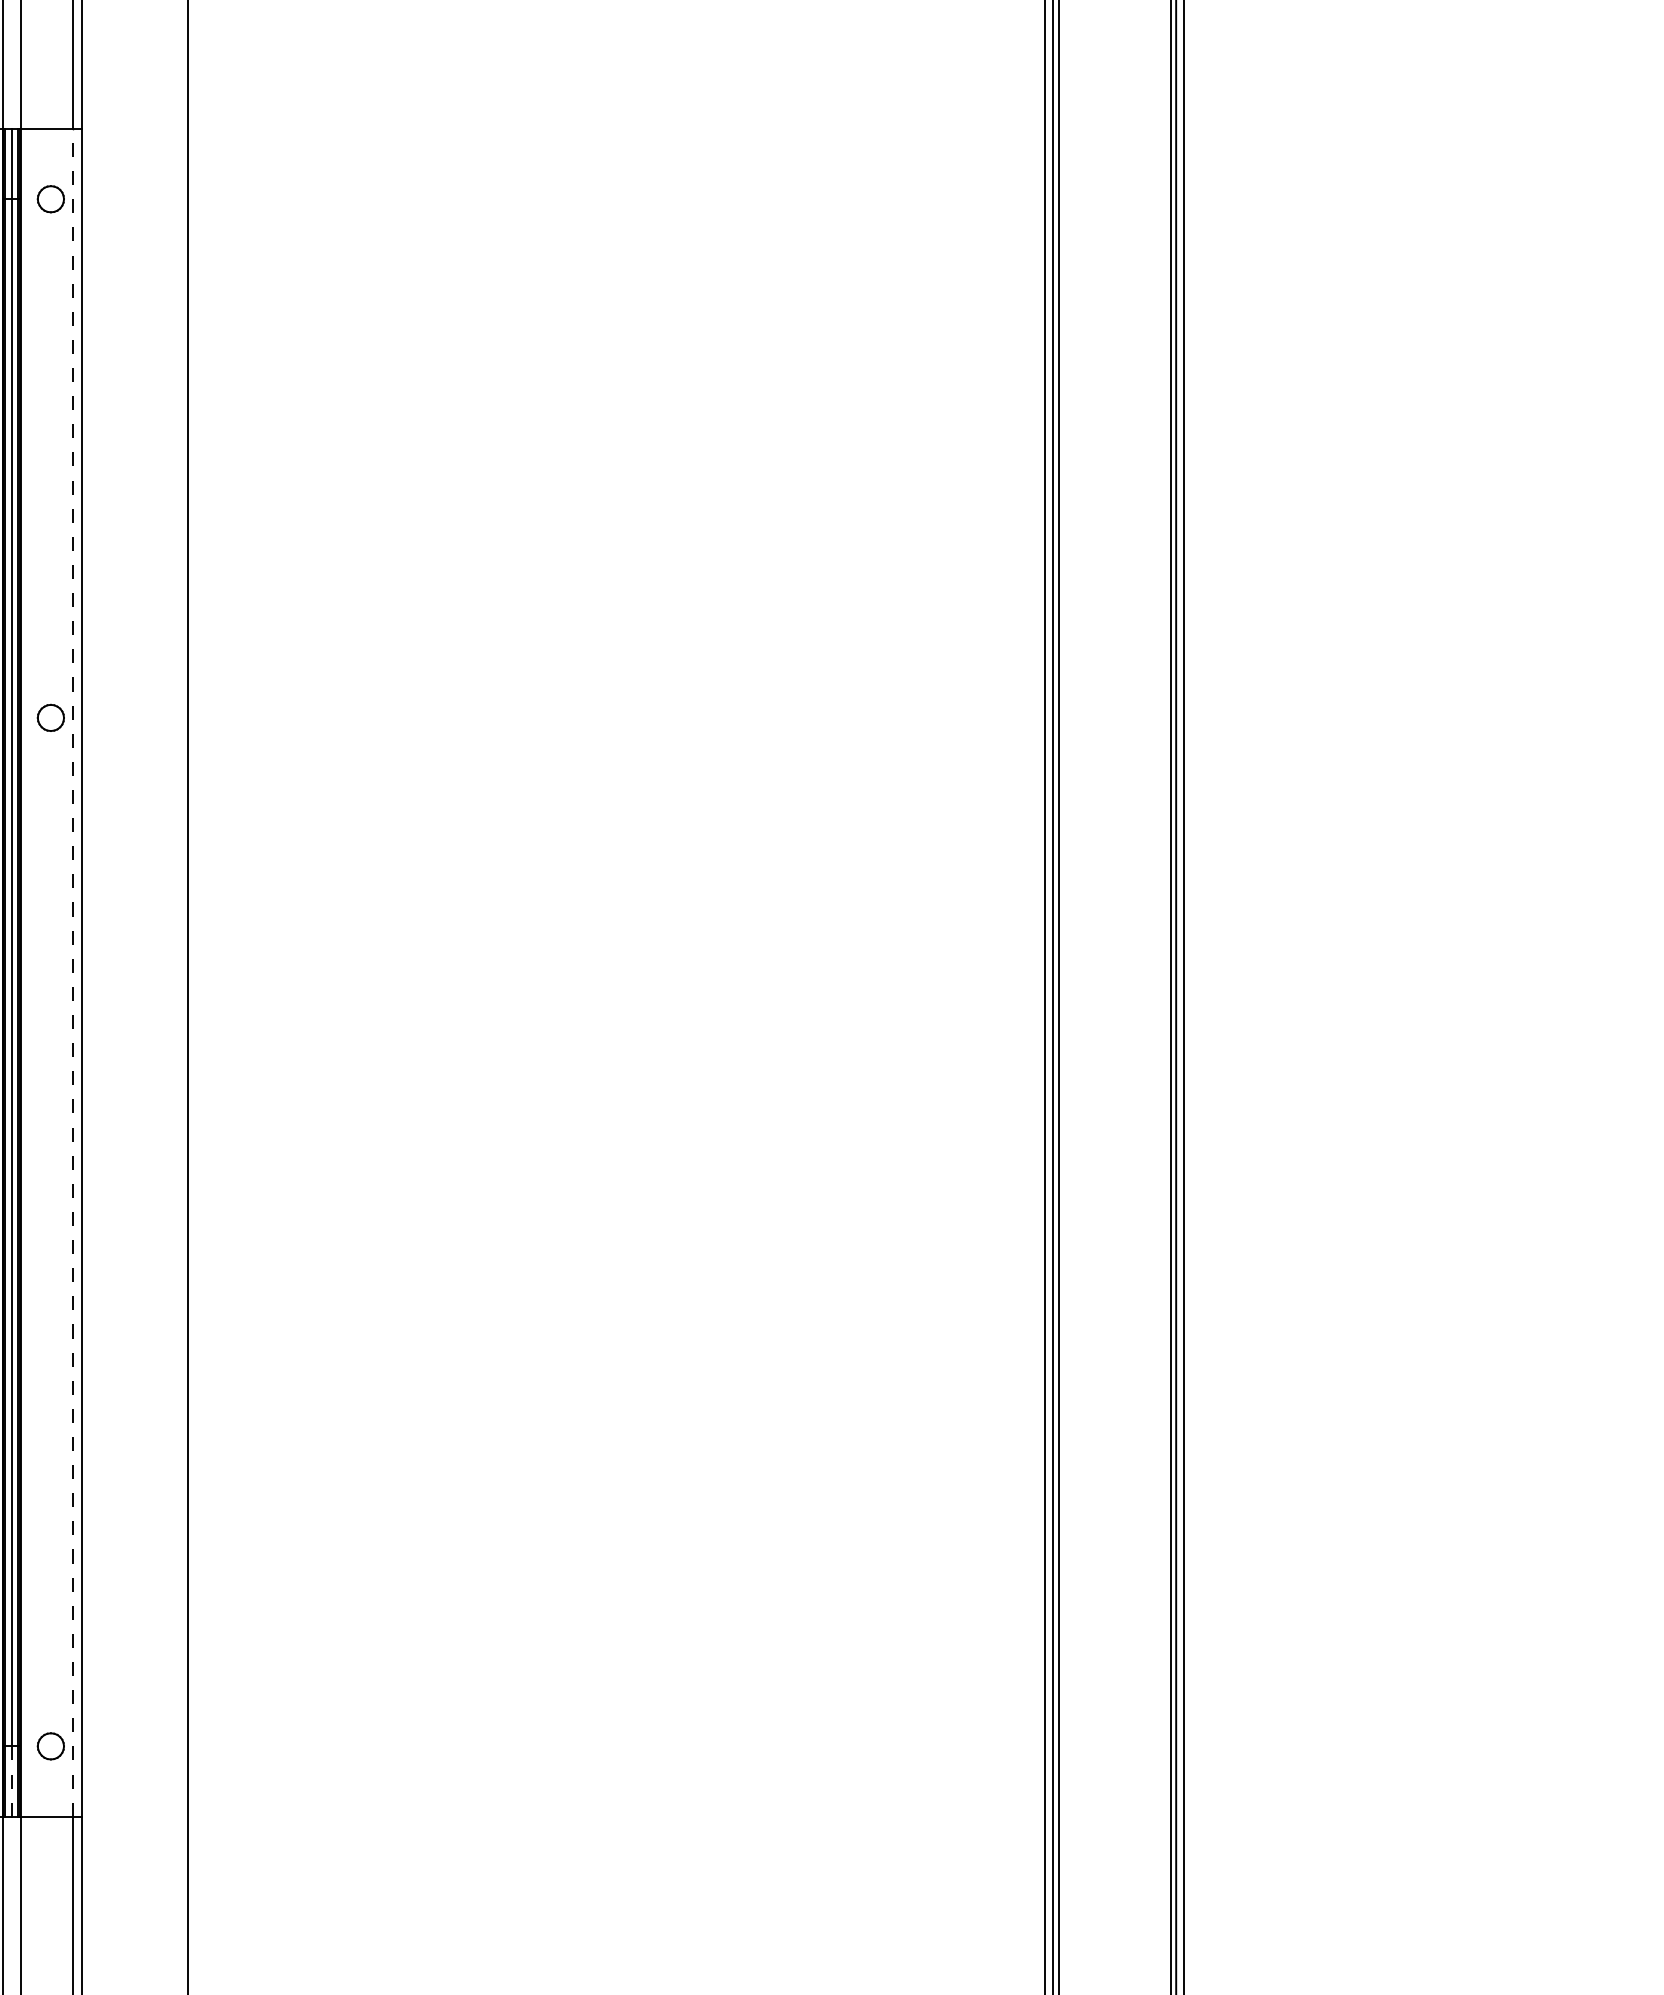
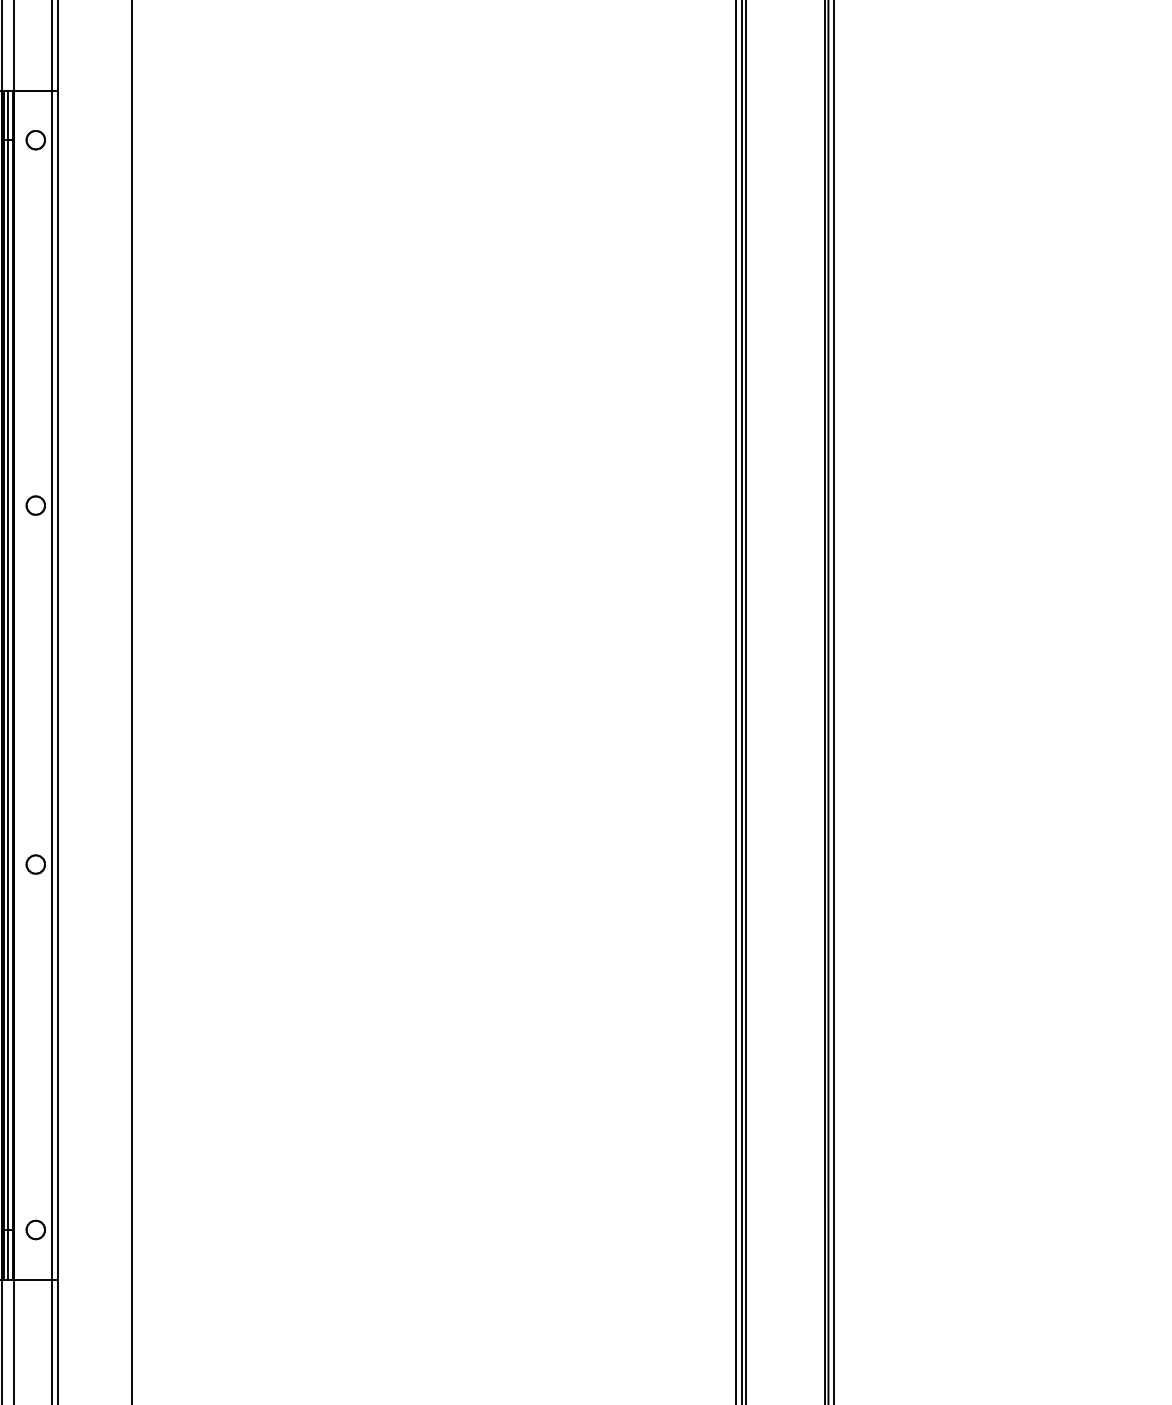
line: (73, 972) -> (51, 684), dashed -> solid
part: (50, 1227) -> (35, 864), added
line: (11, 1782) -> (8, 1255), dashed -> solid

